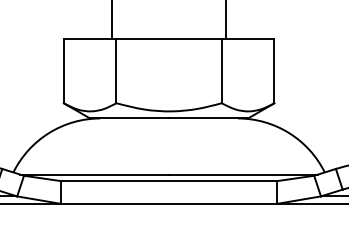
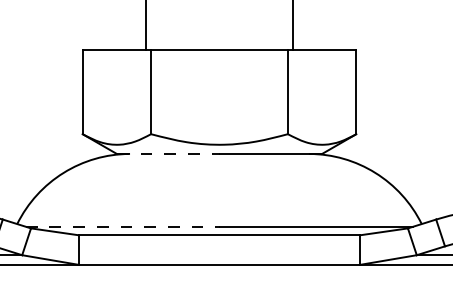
line: (129, 118) -> (168, 153), solid -> dashed
line: (94, 174) -> (122, 226), solid -> dashed

